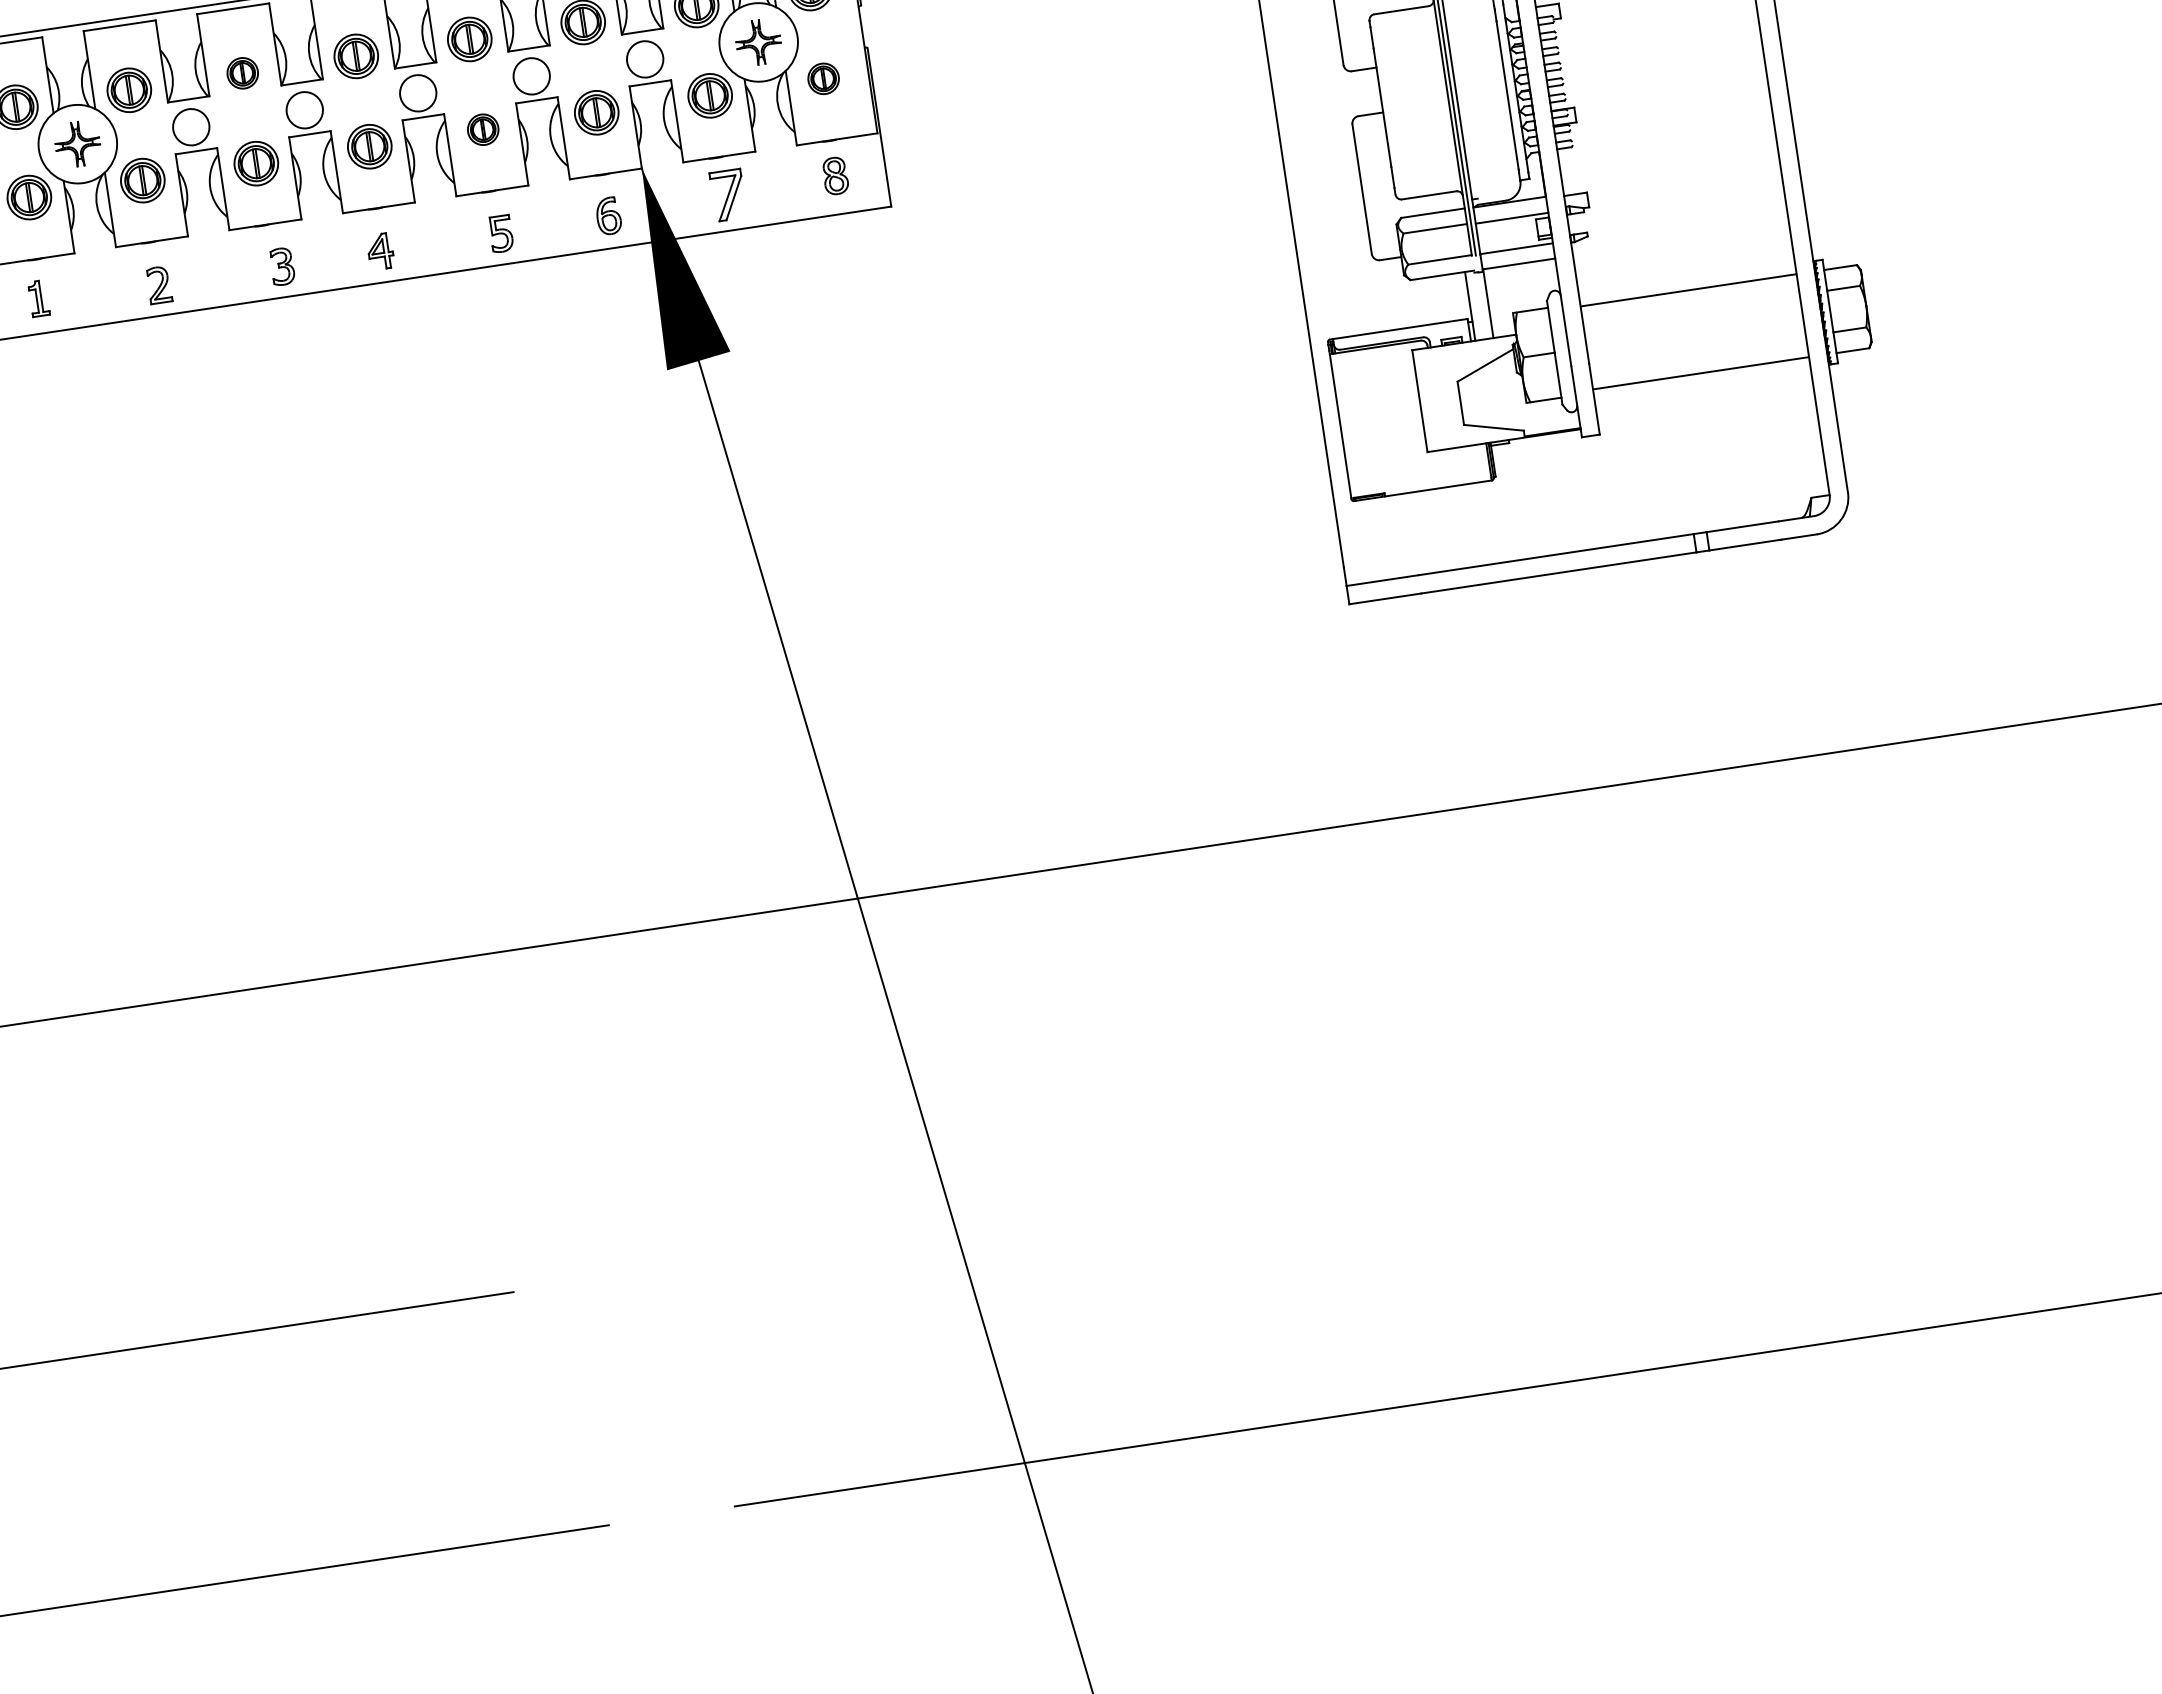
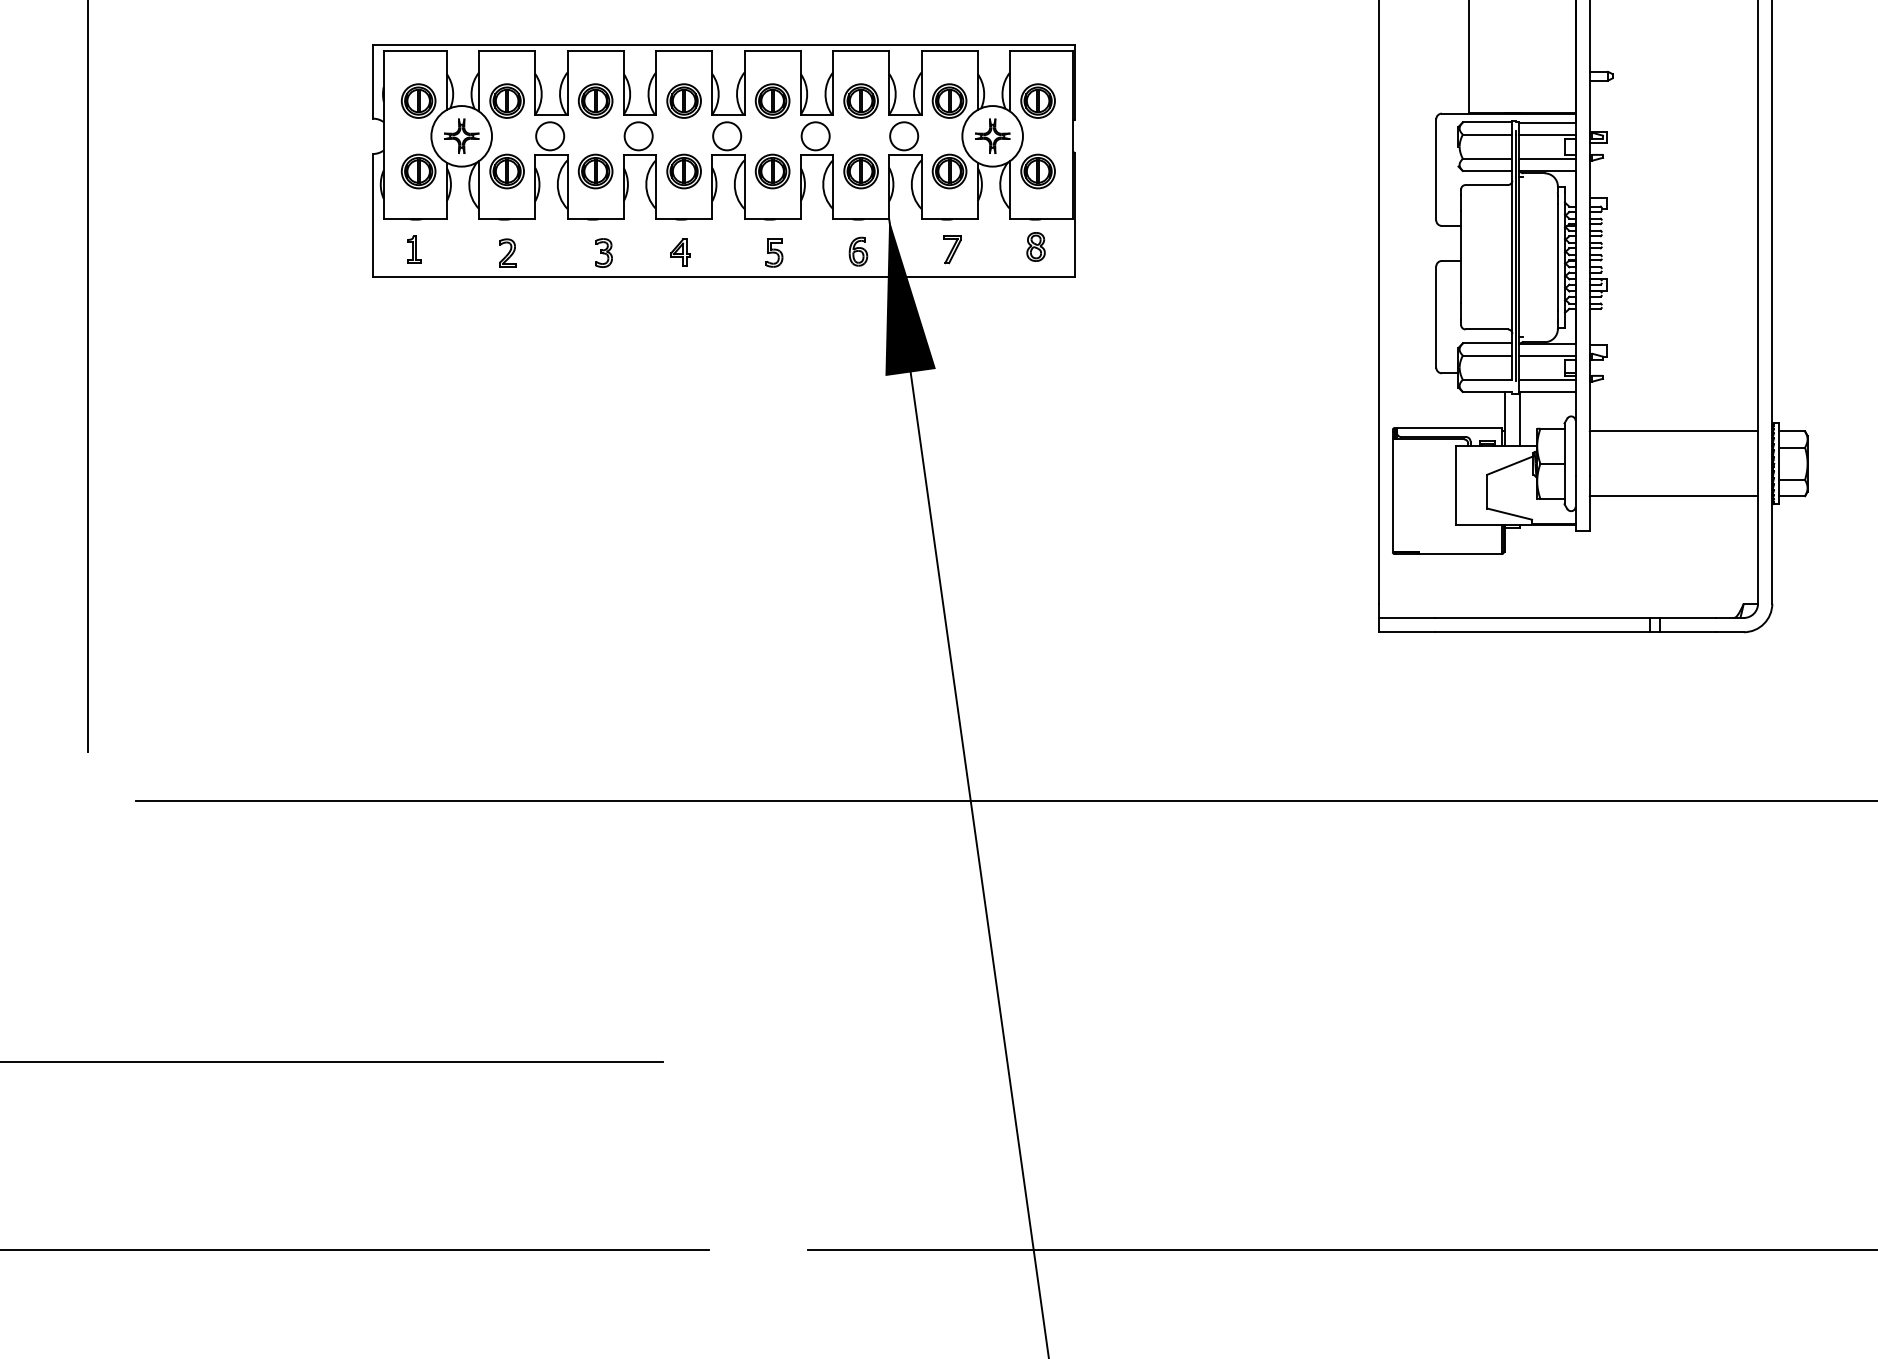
part: (242, 72) -> (595, 100), size x1.43
part: (822, 78) -> (1037, 171), size x1.43
part: (483, 129) -> (772, 171), size x1.43
part: (728, 195) -> (952, 249), size x0.71

